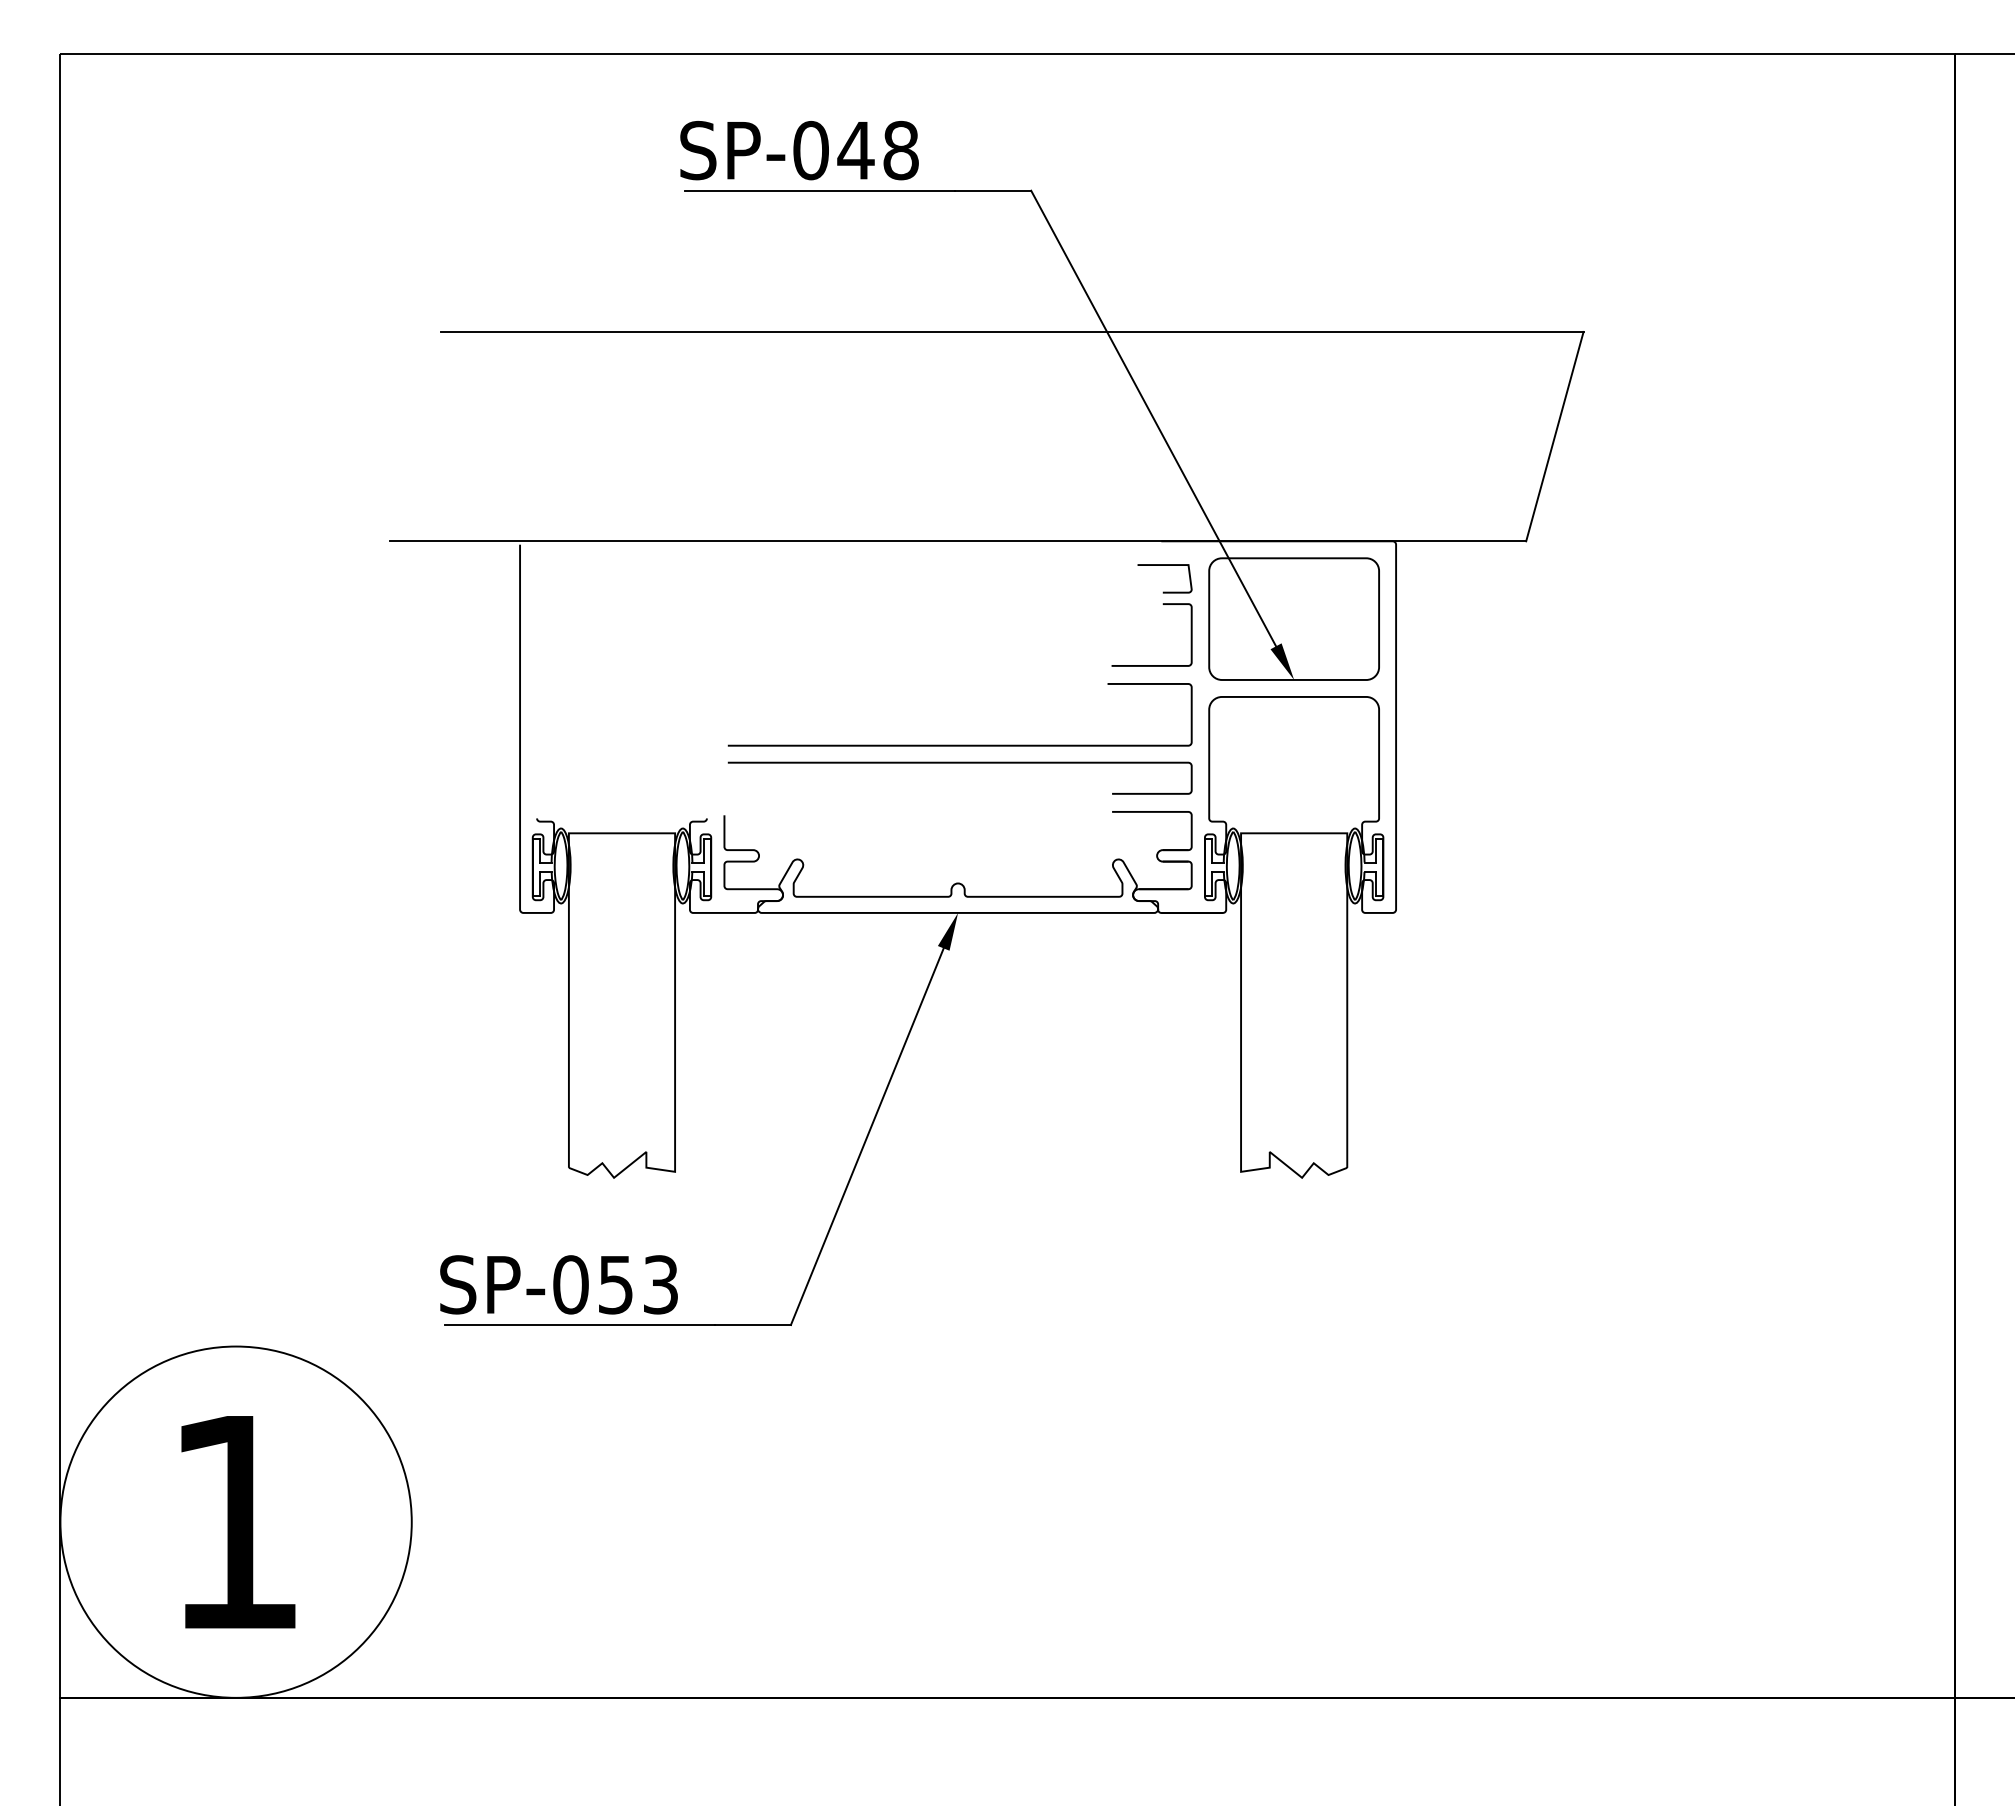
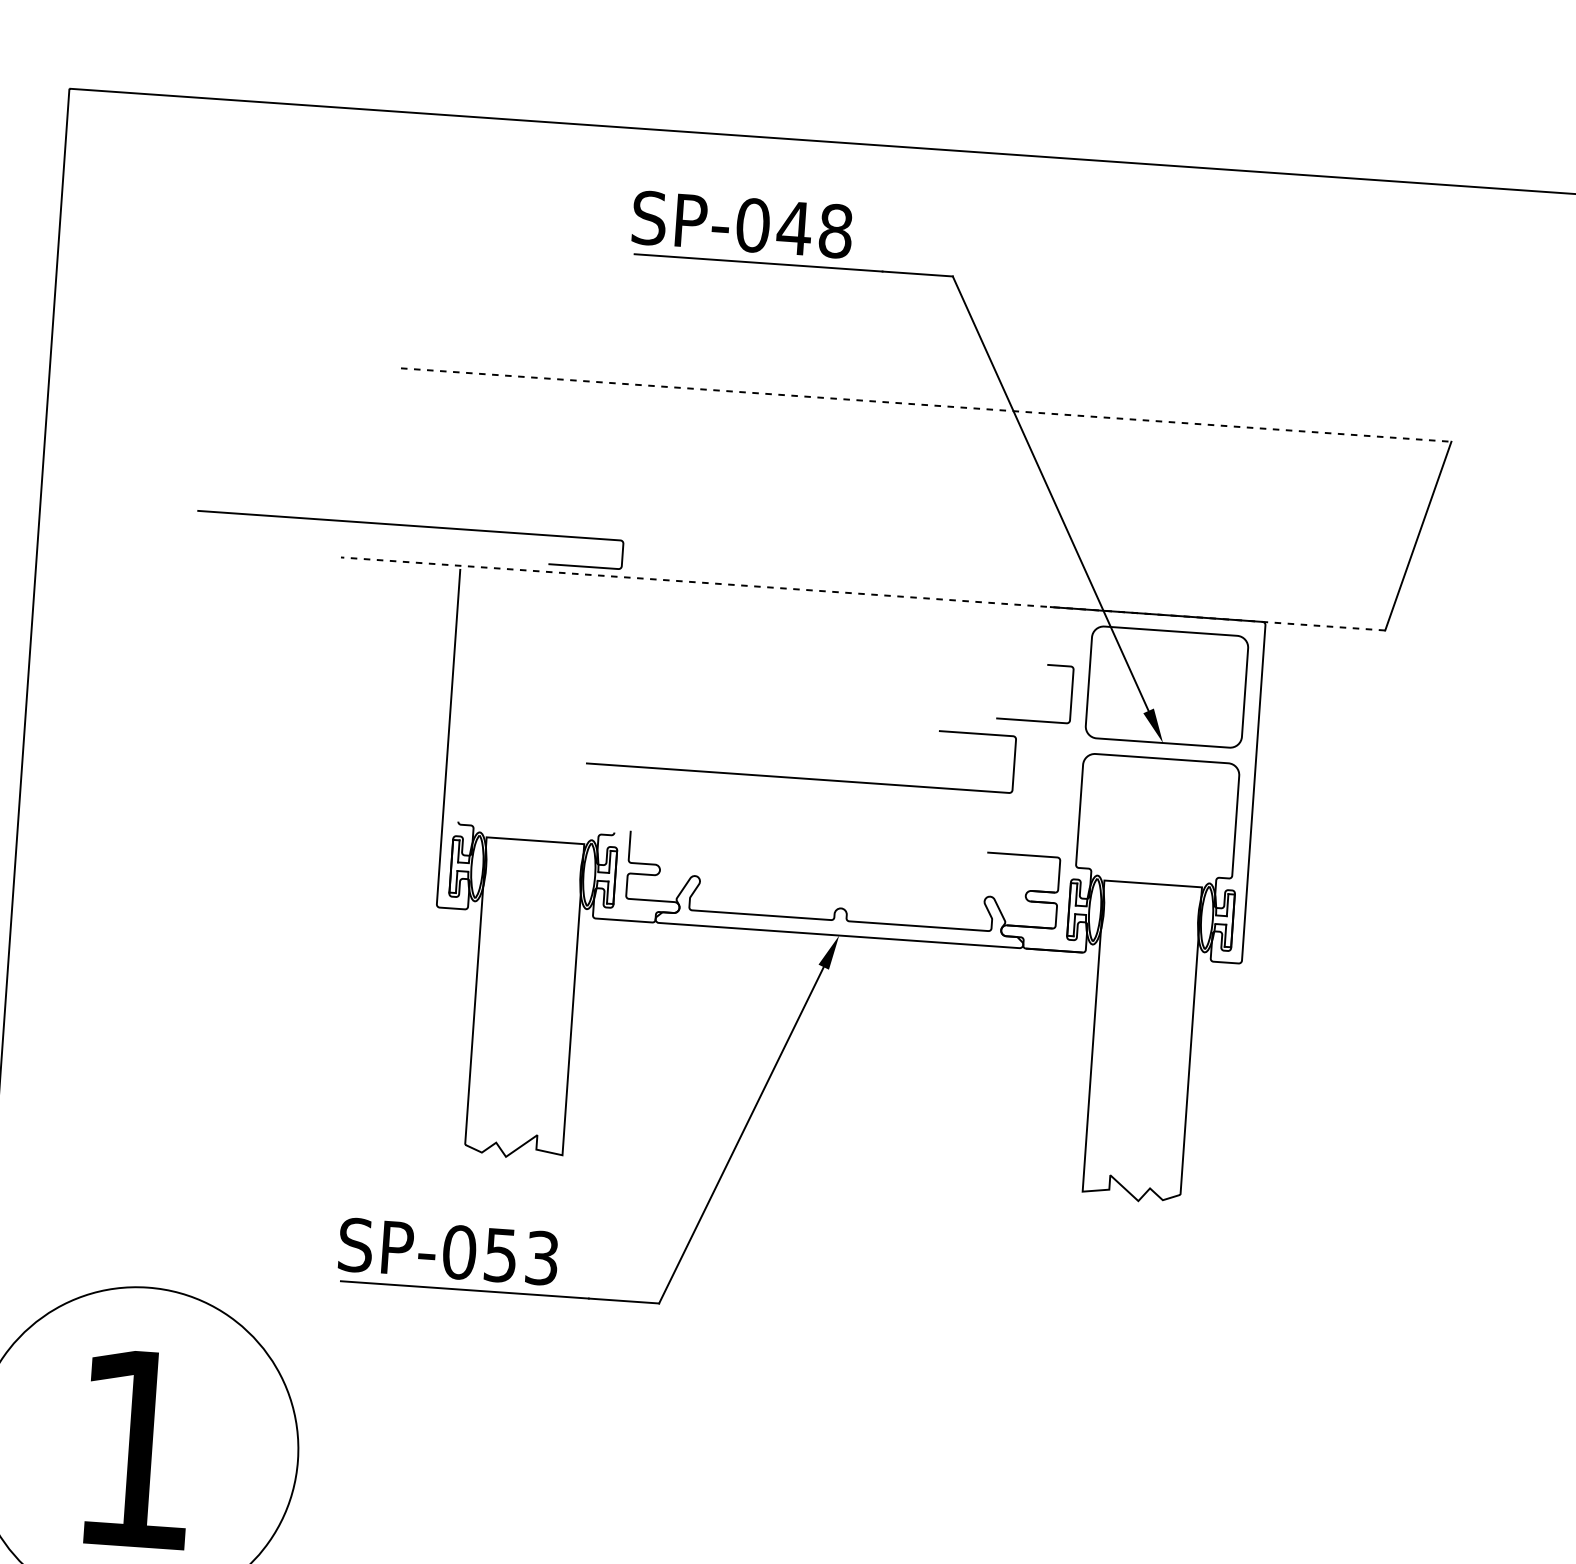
line: (1012, 331) -> (926, 404), solid -> dashed
line: (957, 541) -> (862, 594), solid -> dashed
curve: (1164, 565) -> (1051, 629), removed
curve: (959, 744) -> (798, 777), moved
curve: (959, 763) -> (410, 526), moved

